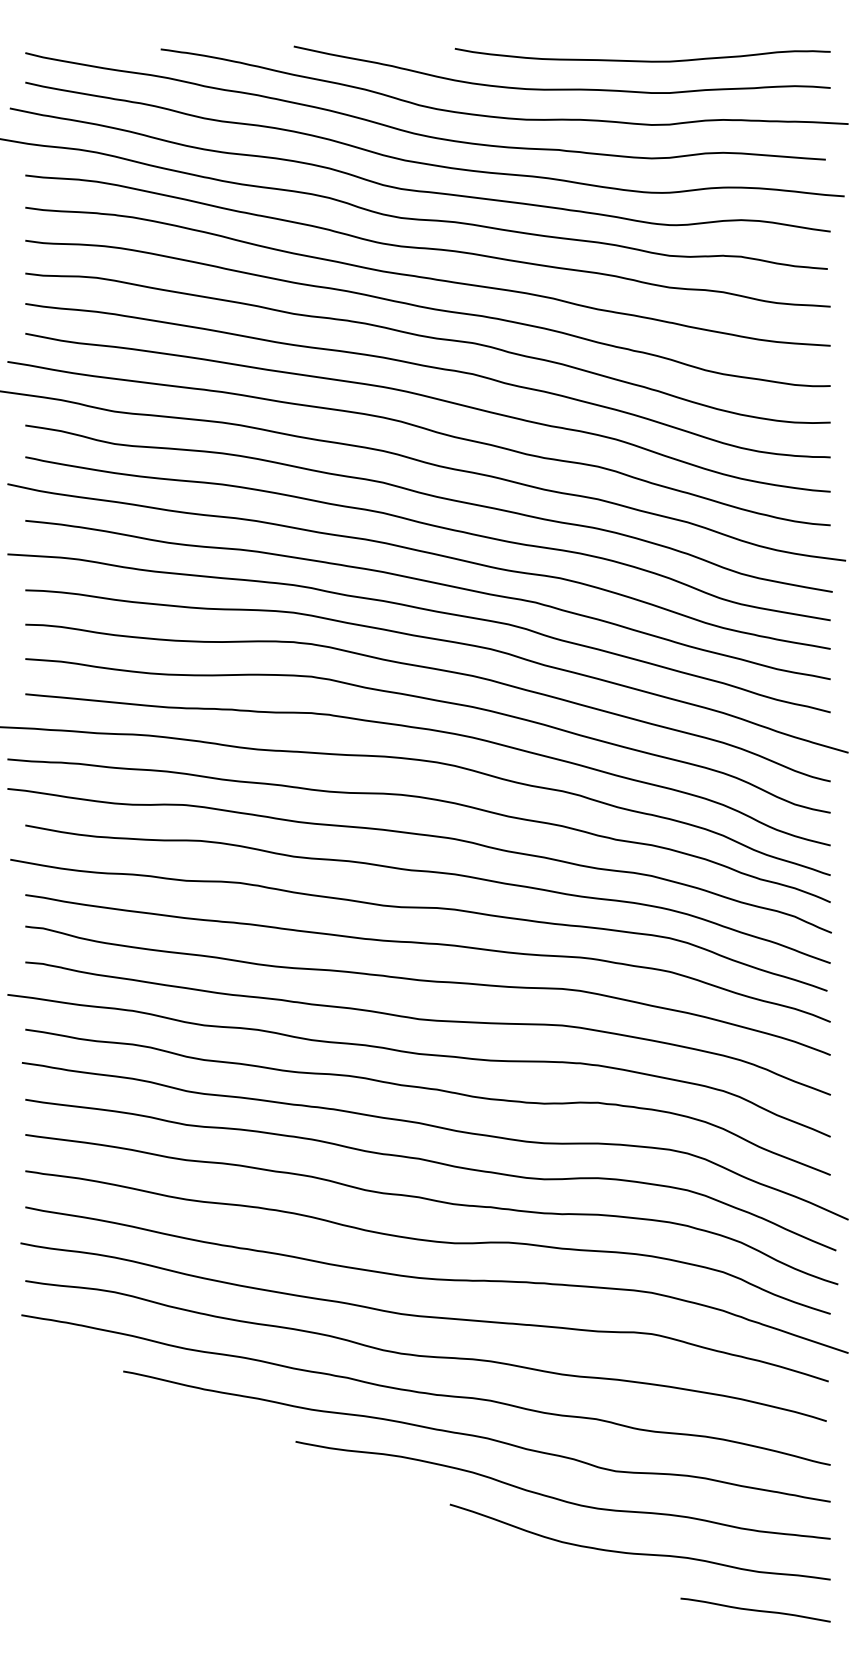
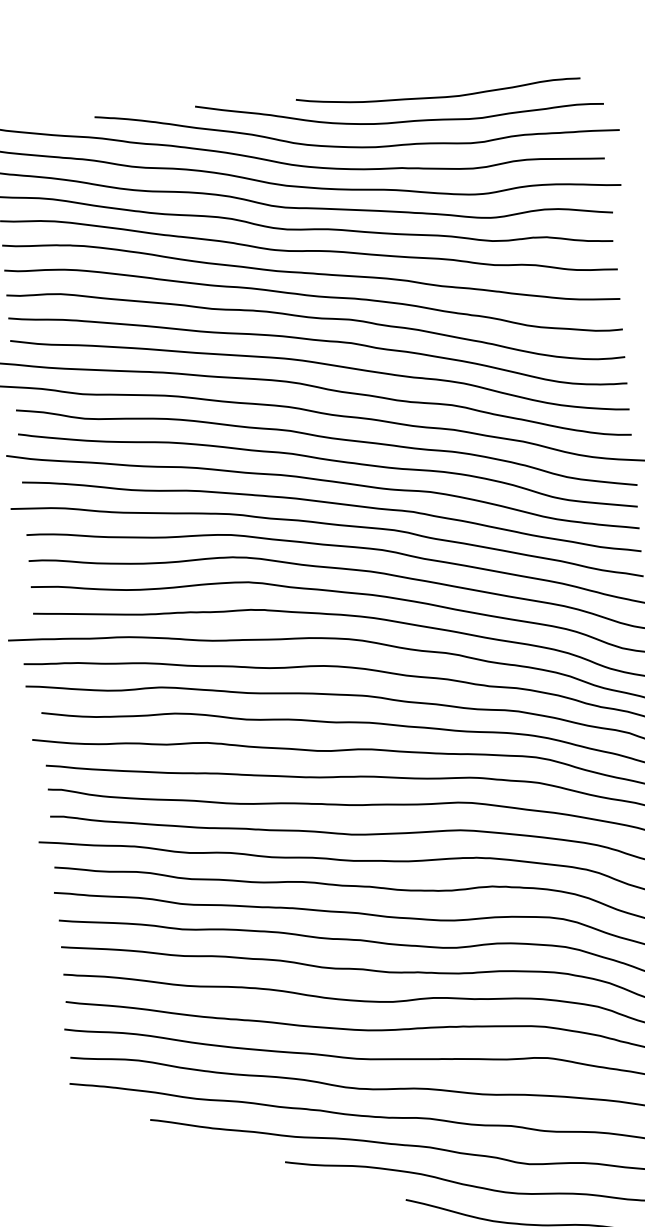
curve: (642, 60) -> (438, 96), moved

